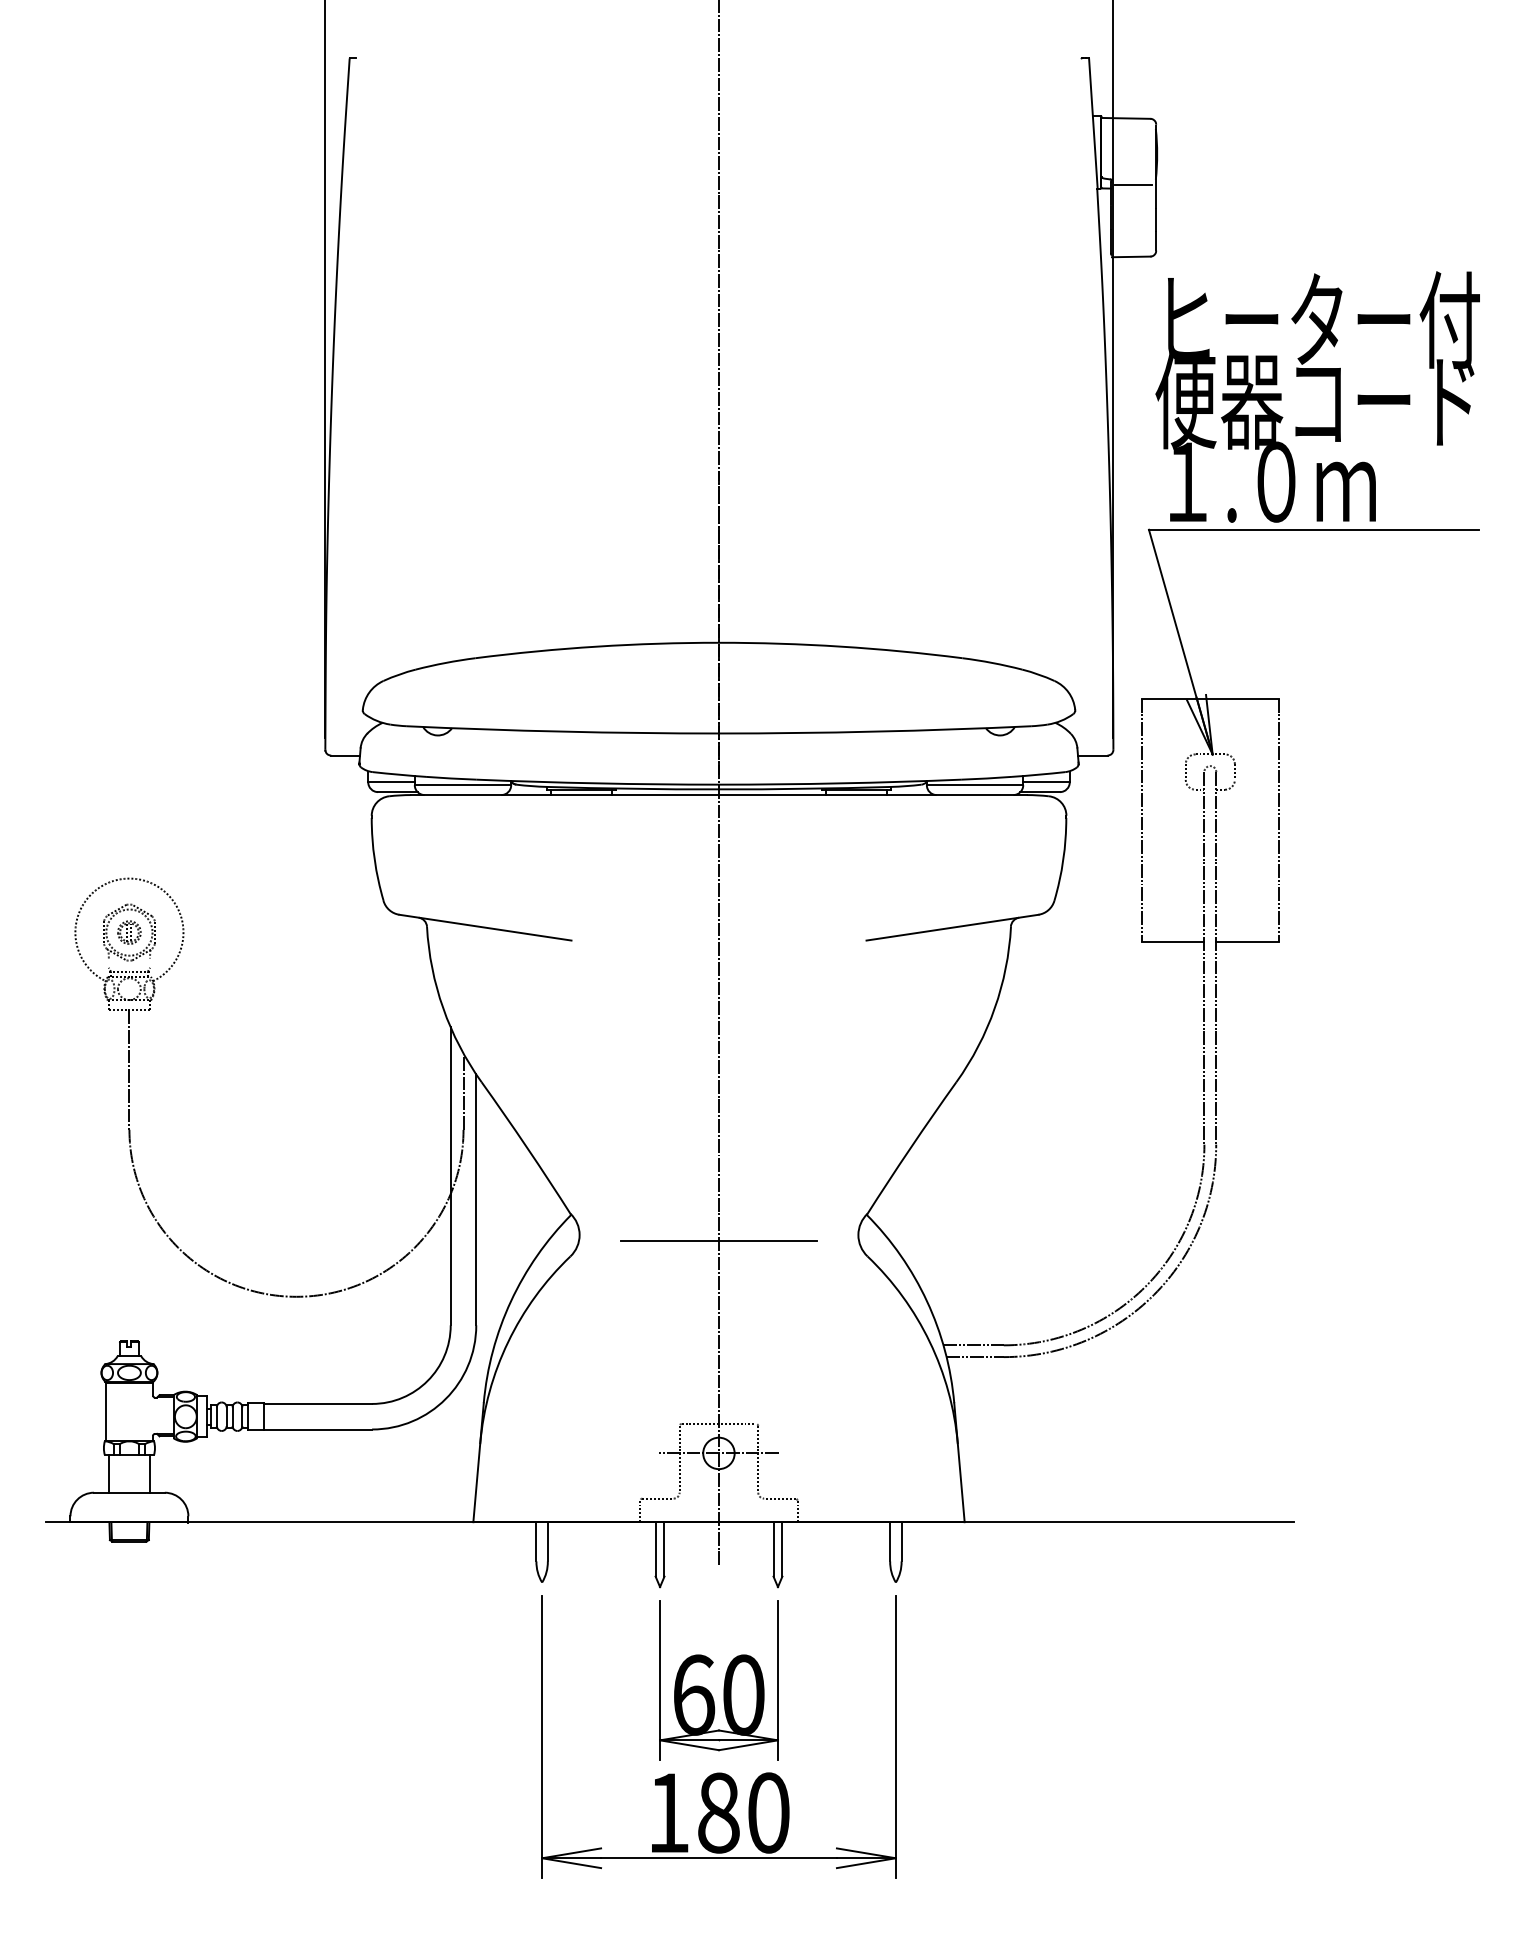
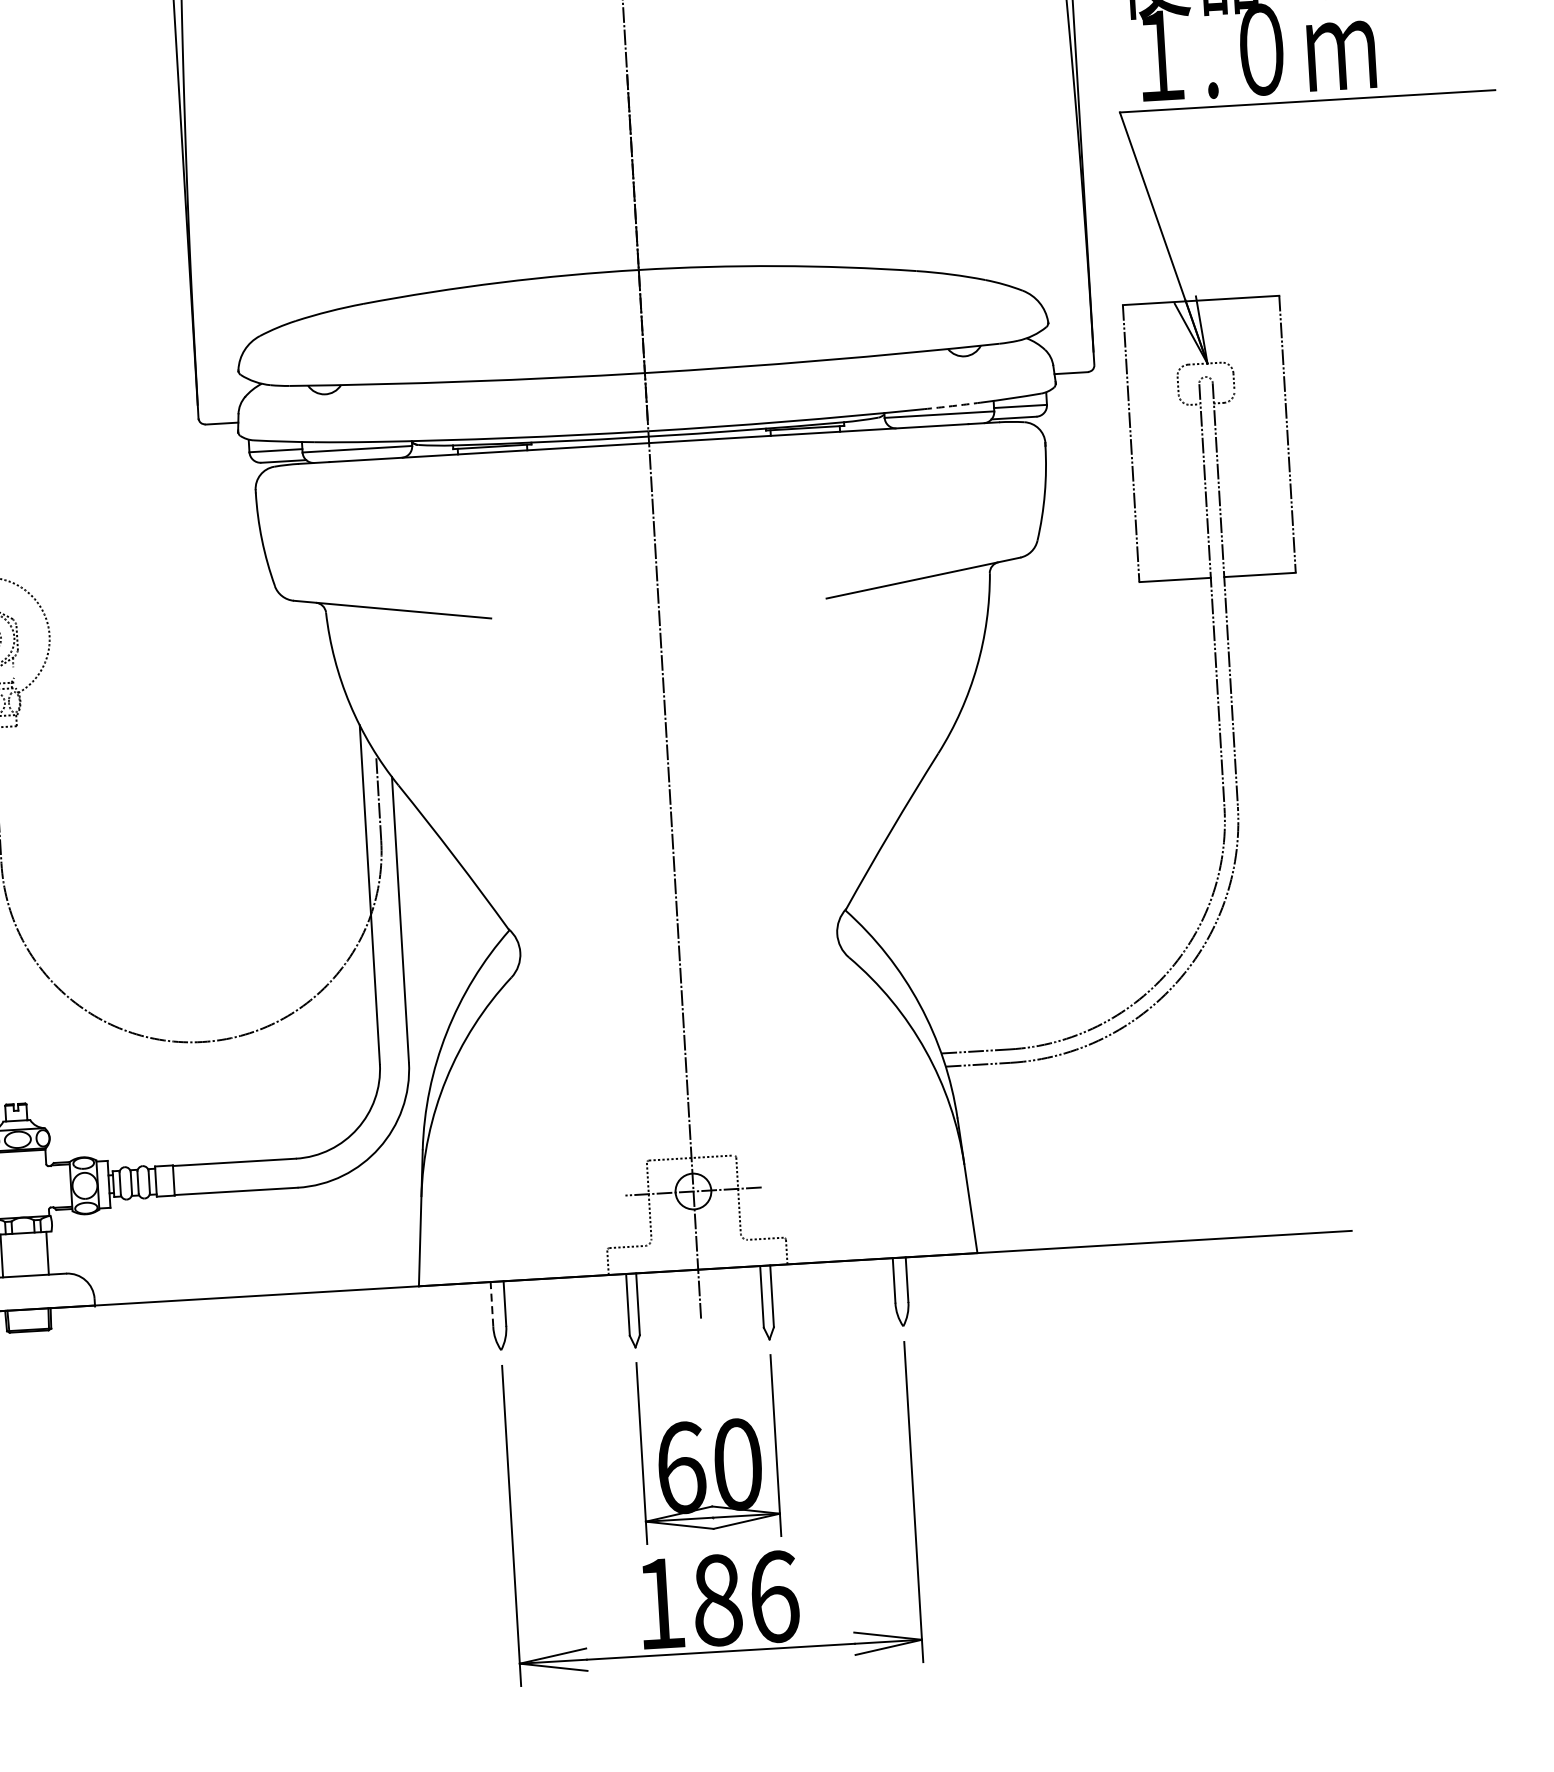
arc: (986, 778) -> (952, 406), solid -> dashed
line: (718, 1241) -> (678, 950), removed
line: (536, 1541) -> (492, 1303), solid -> dashed
text: (769, 1812) -> (775, 1596), 180 -> 186

